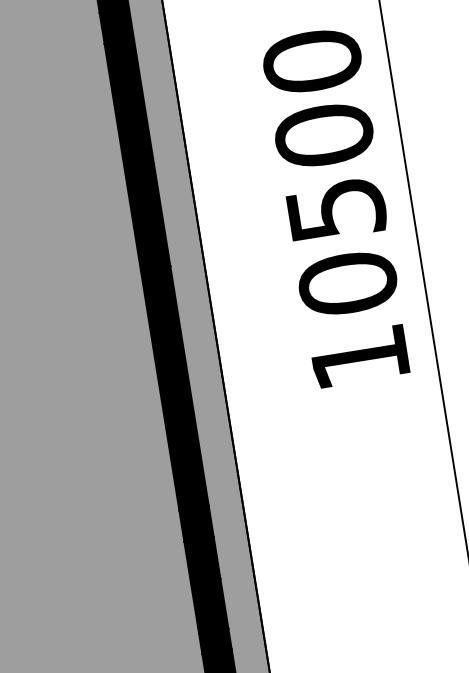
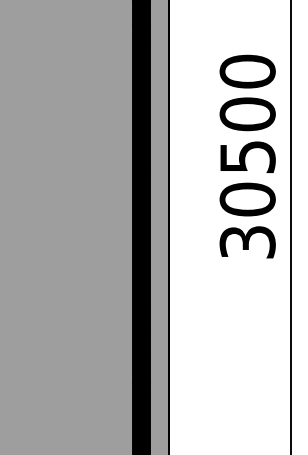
text: (359, 358) -> (247, 242), 10500 -> 30500

